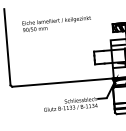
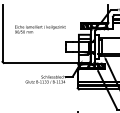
text: (57, 23) -> (40, 29), moved

